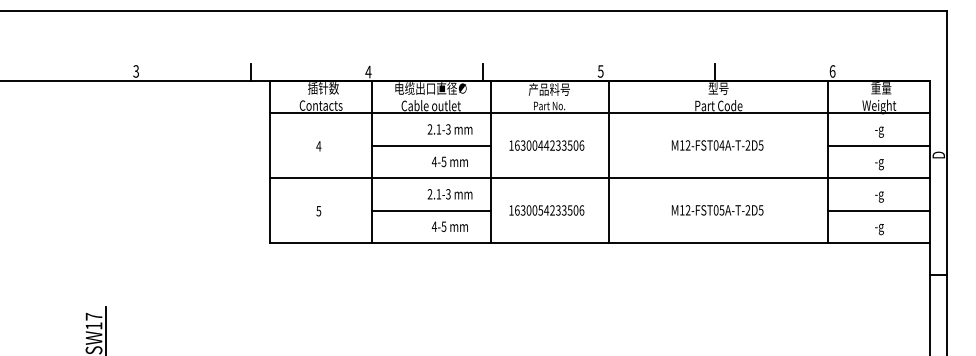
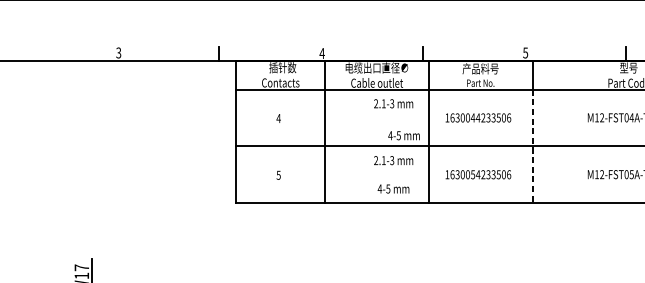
line: (431, 145) -> (377, 117), removed
text: (449, 161) -> (403, 135), moved
line: (609, 178) -> (533, 146), solid -> dashed
line: (431, 210) -> (377, 174), removed

